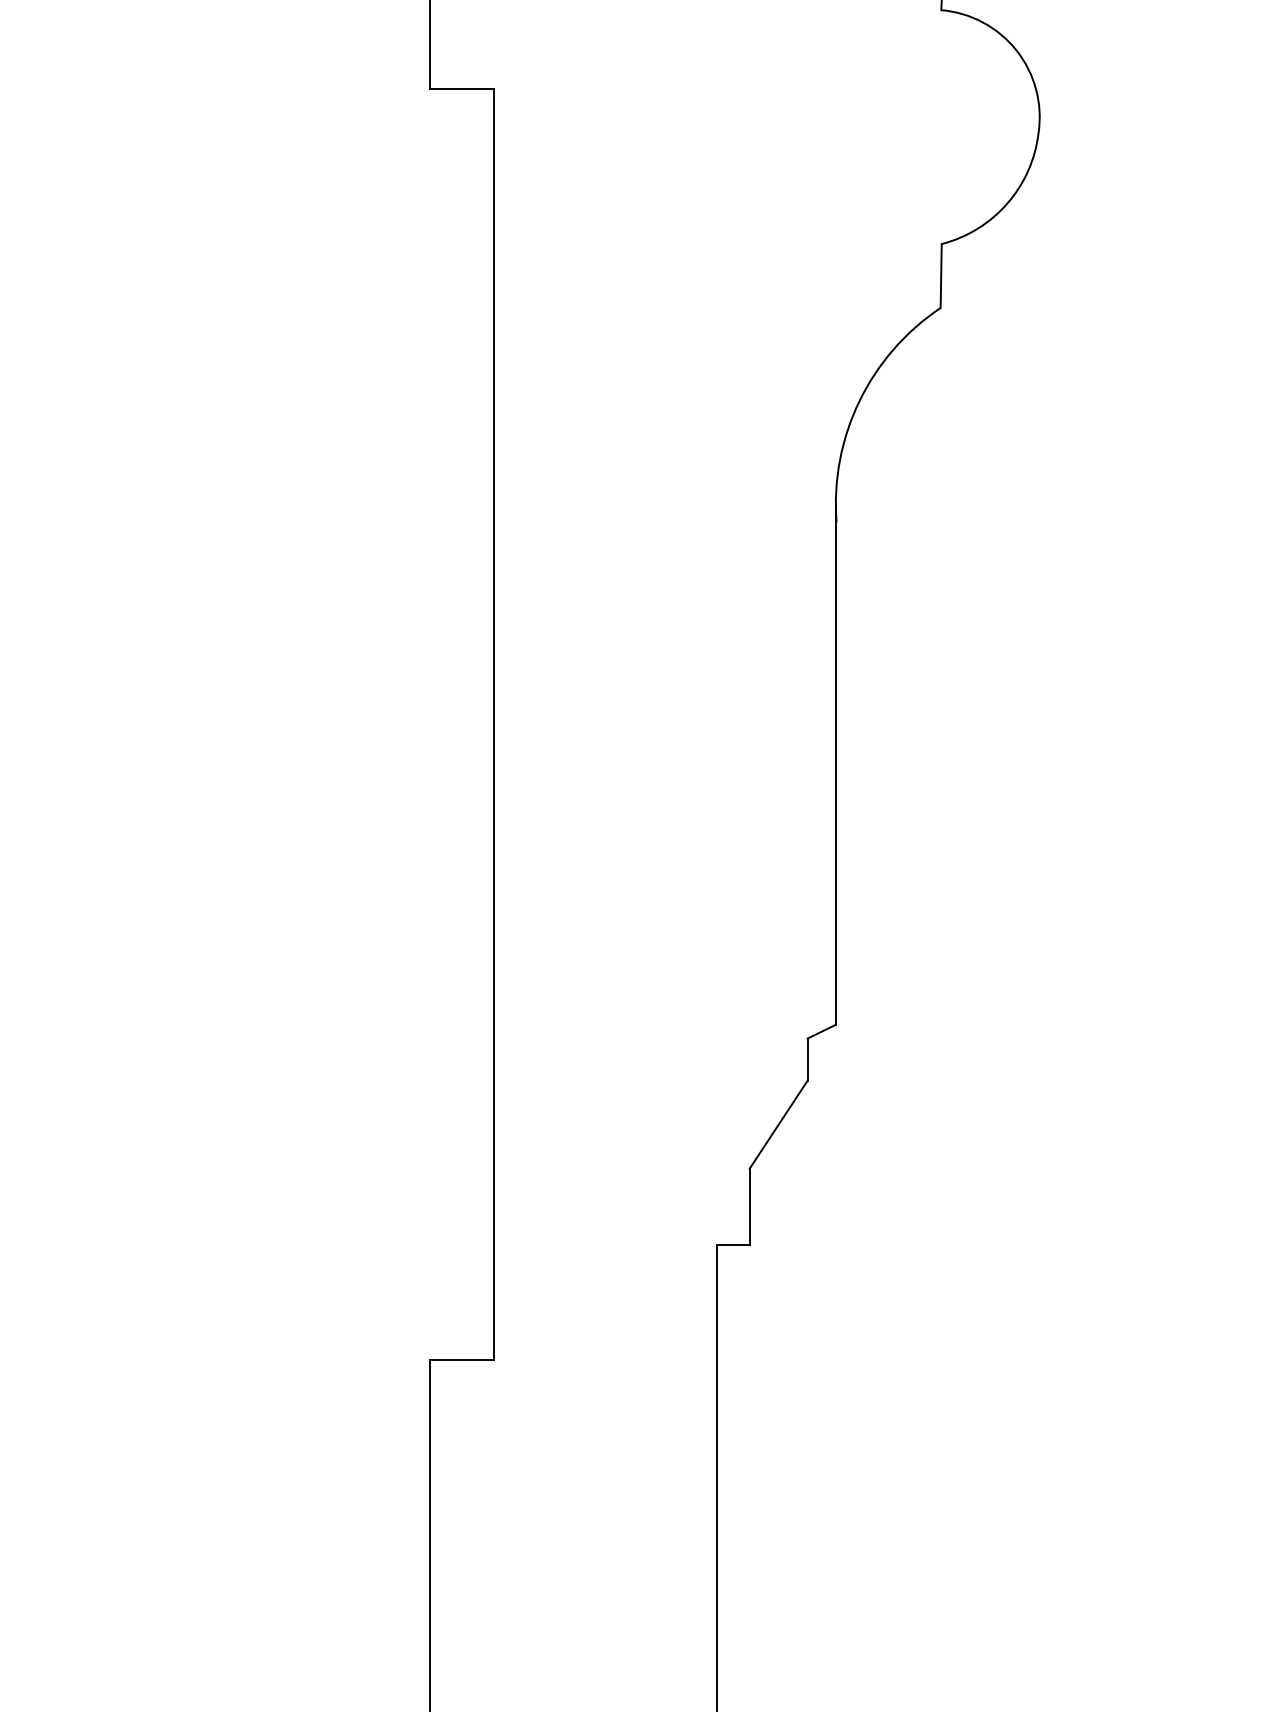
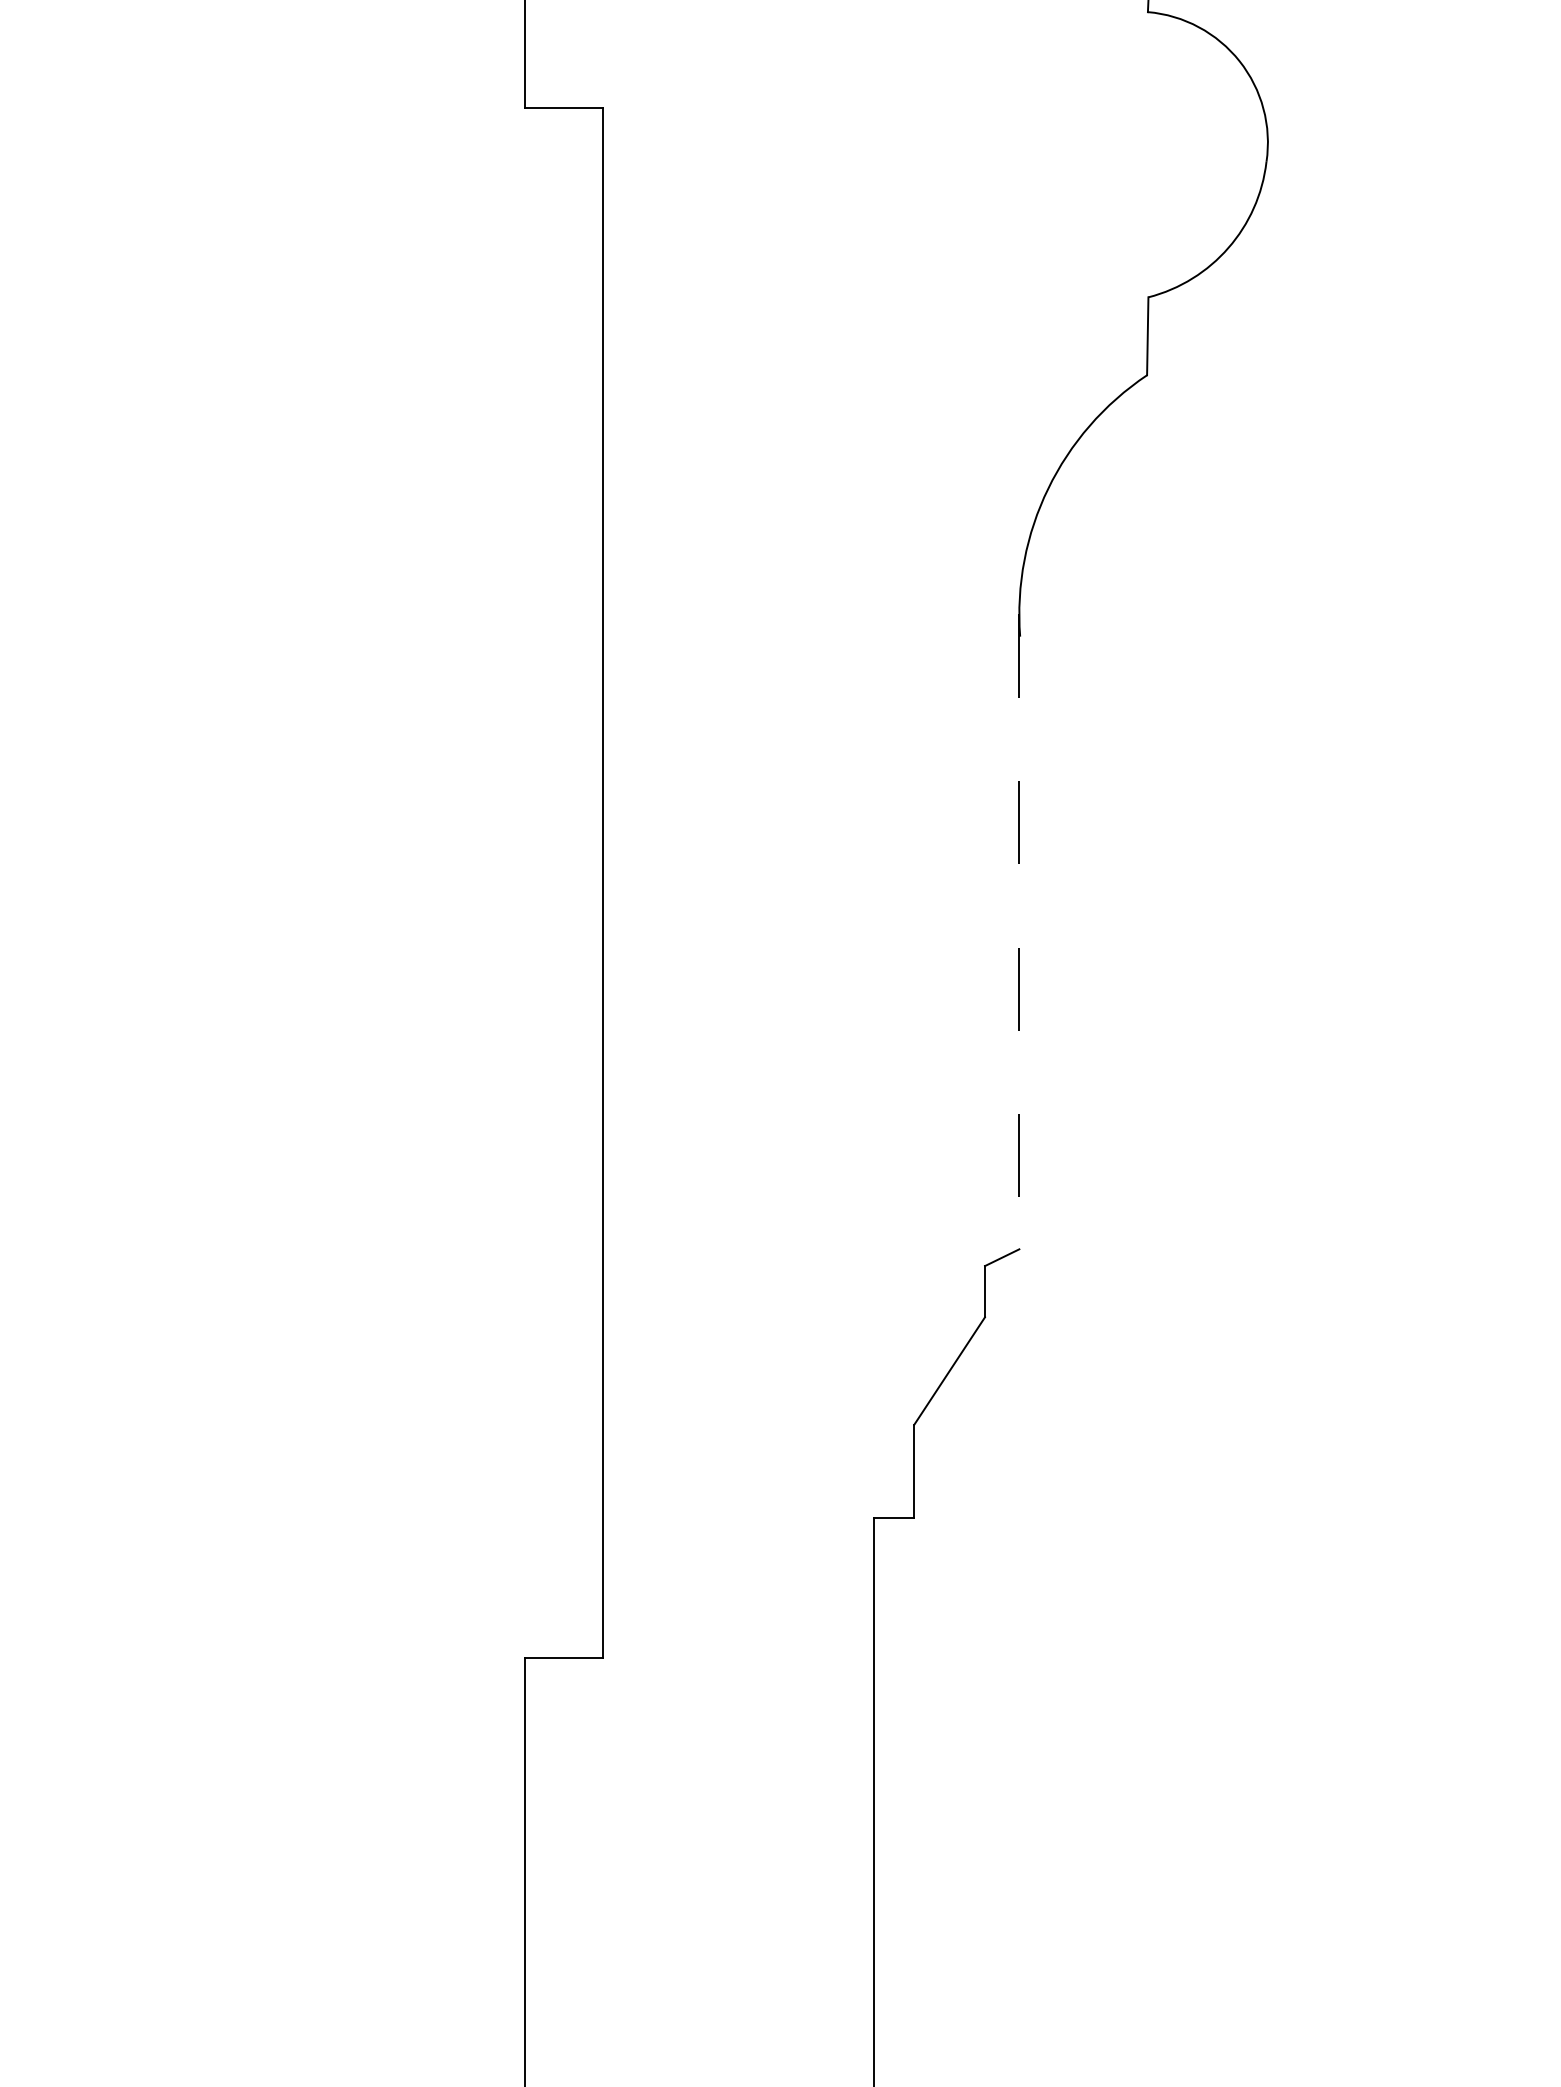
line: (836, 764) -> (1019, 932), solid -> dashed

